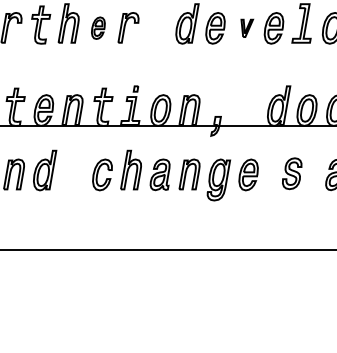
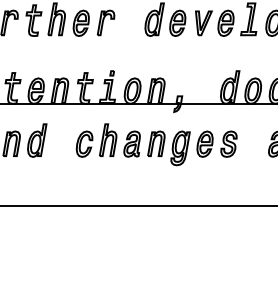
part: (97, 27) -> (80, 22), size x1.43
part: (246, 28) -> (203, 23), size x1.67
part: (291, 172) -> (228, 143), moved

